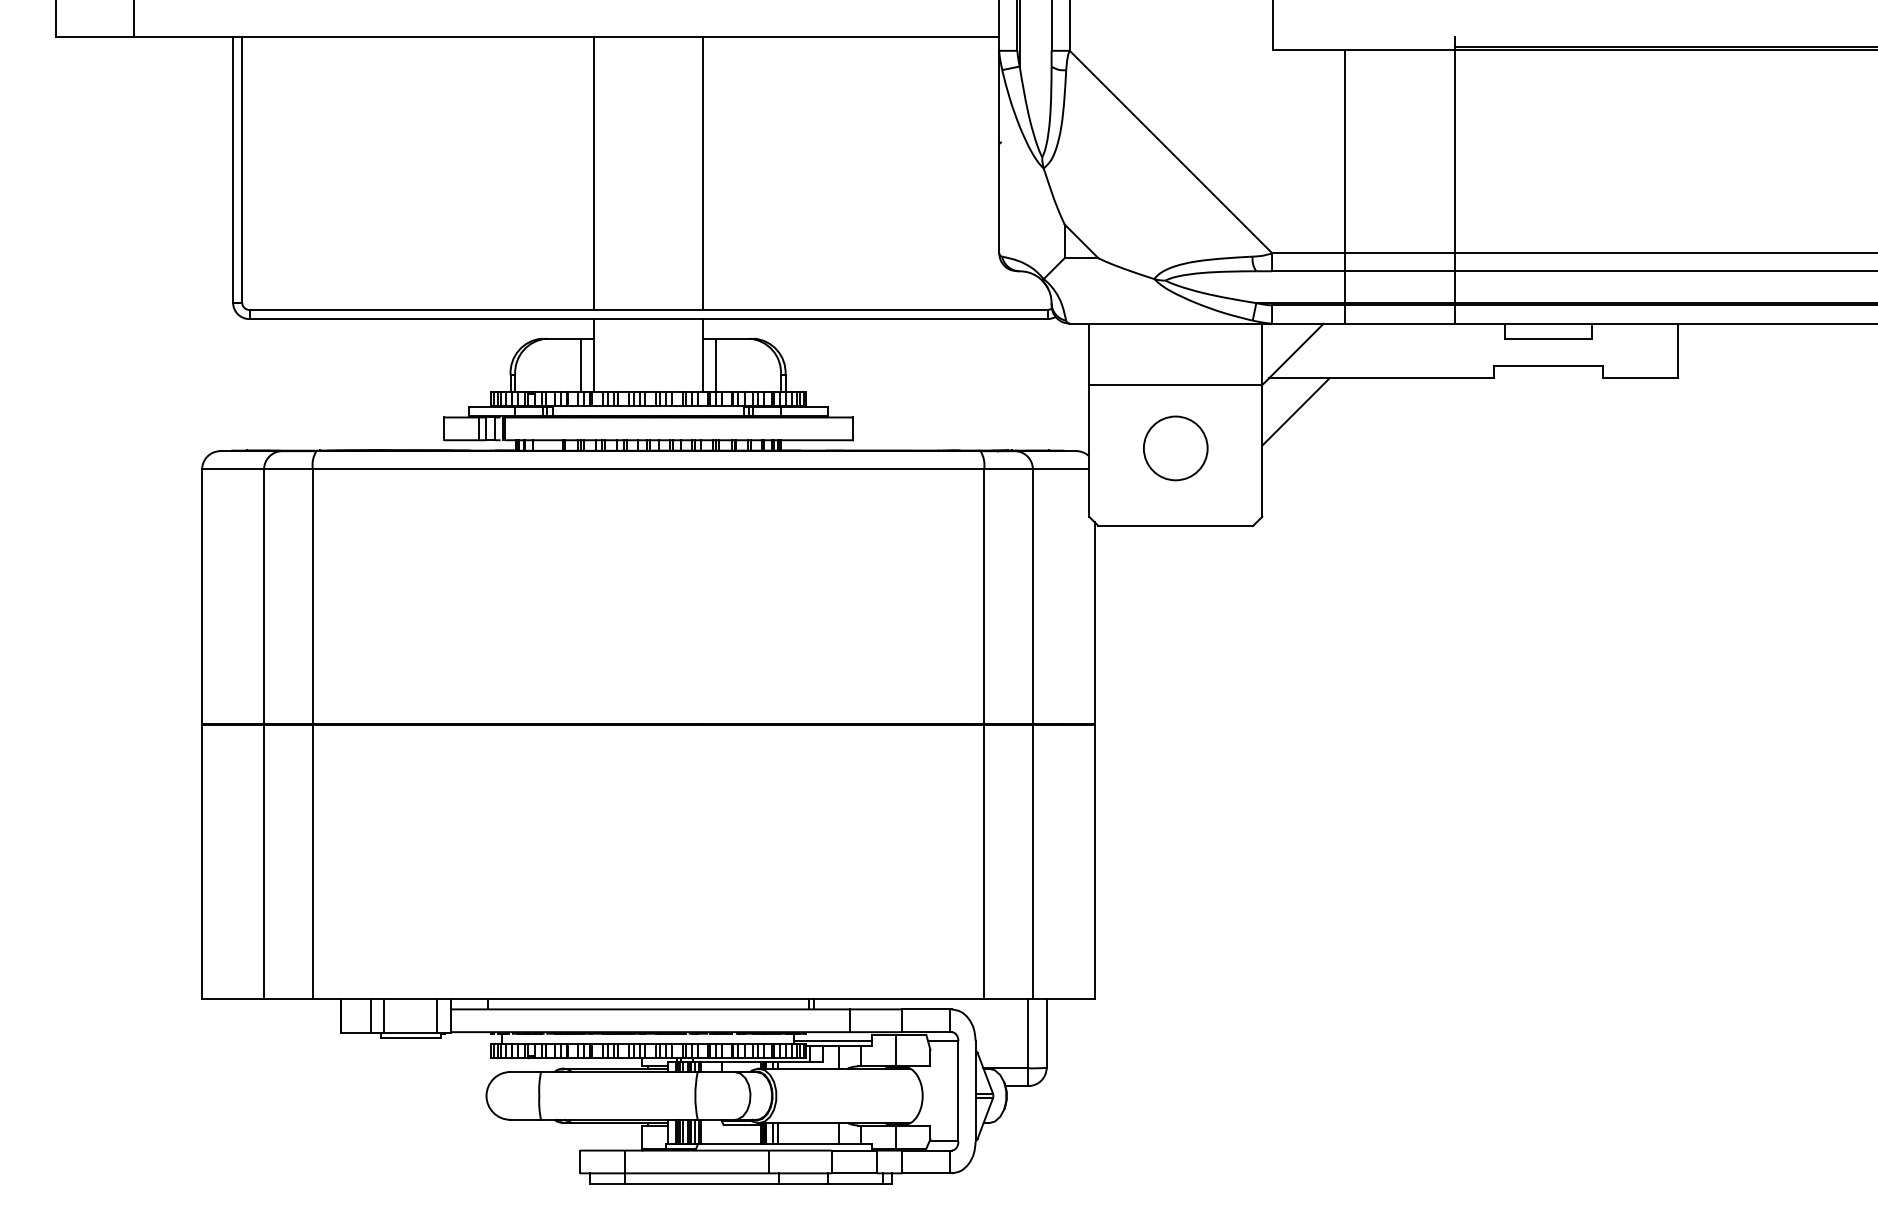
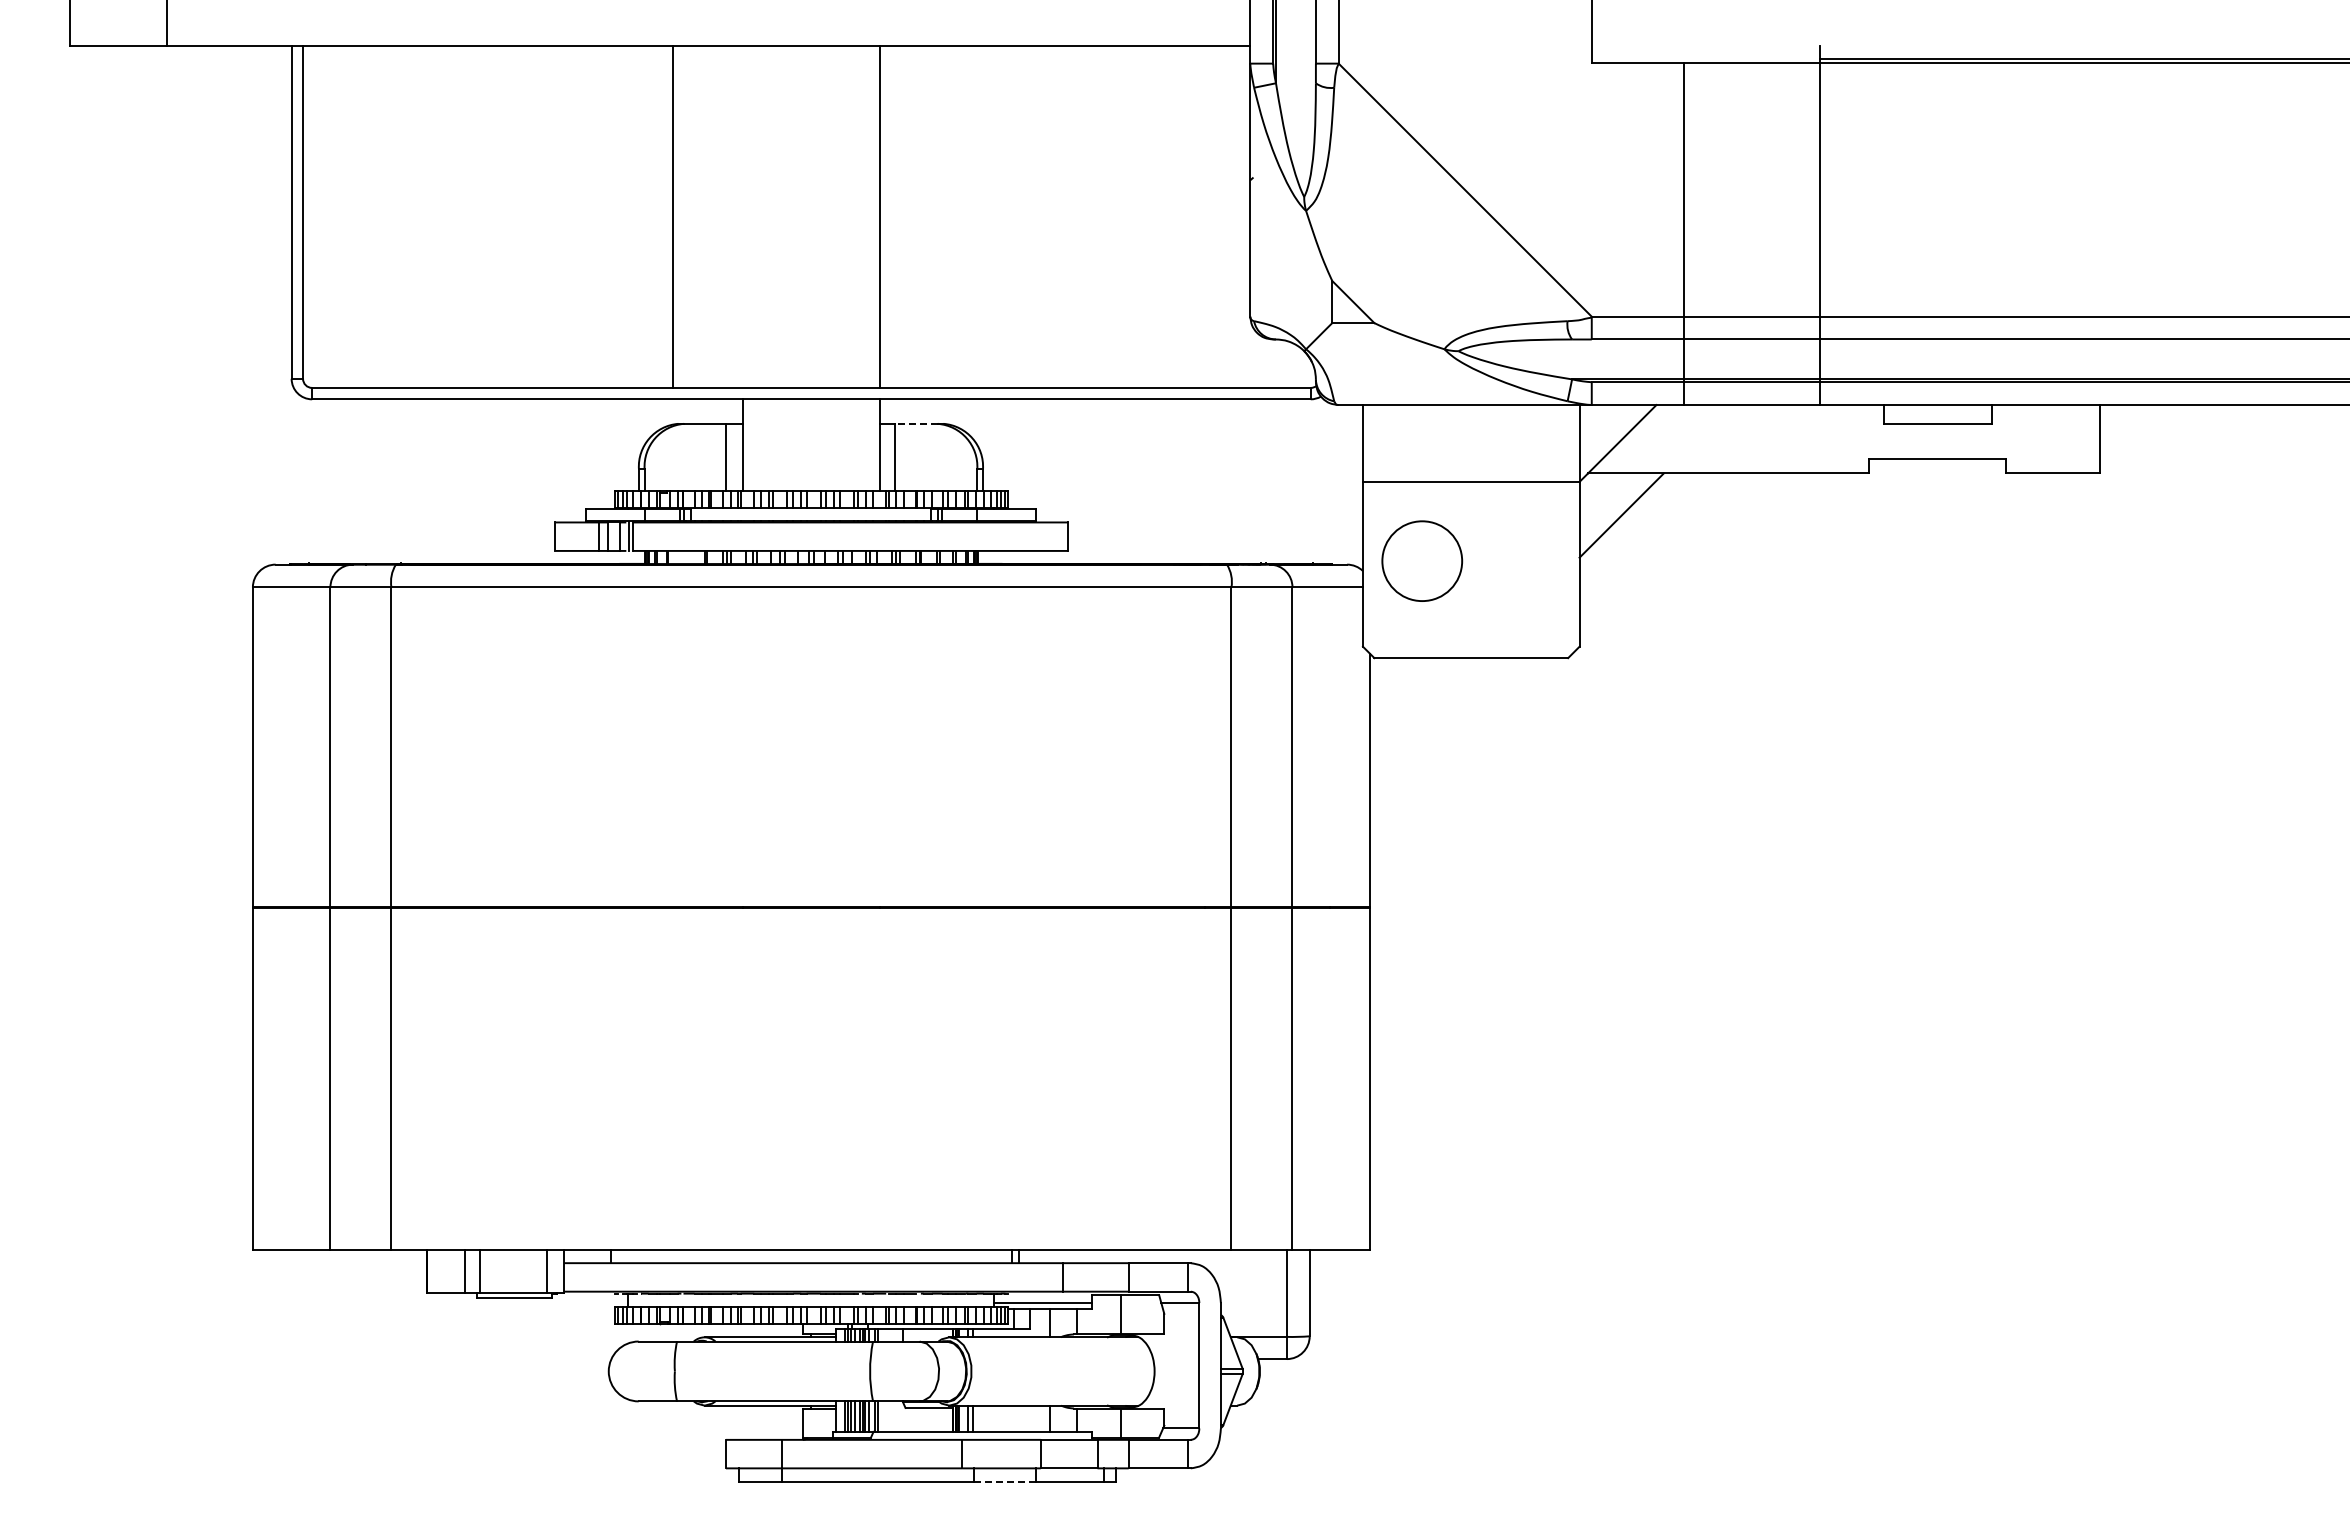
line: (594, 172) -> (673, 216), moved
line: (732, 338) -> (916, 423), solid -> dashed
circle: (1175, 447) -> (1422, 560), moved
line: (803, 1184) -> (1005, 1482), solid -> dashed

